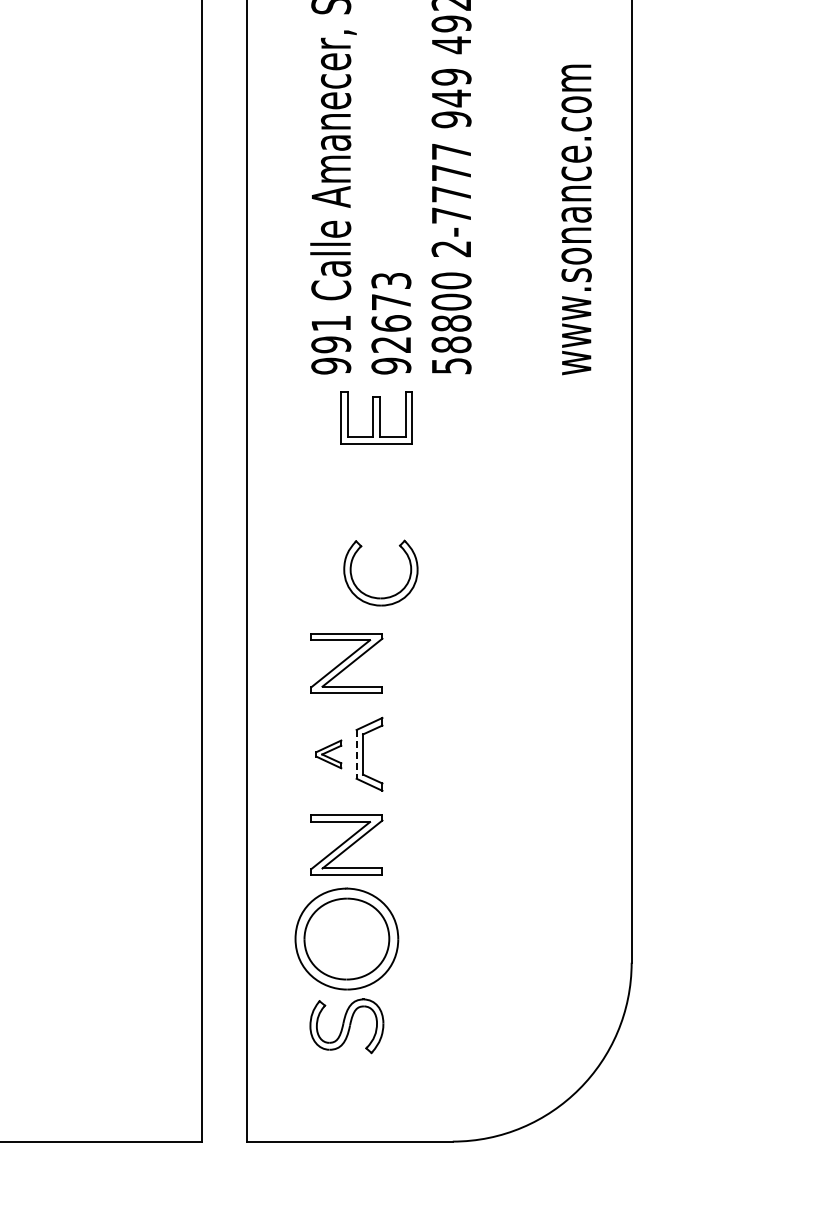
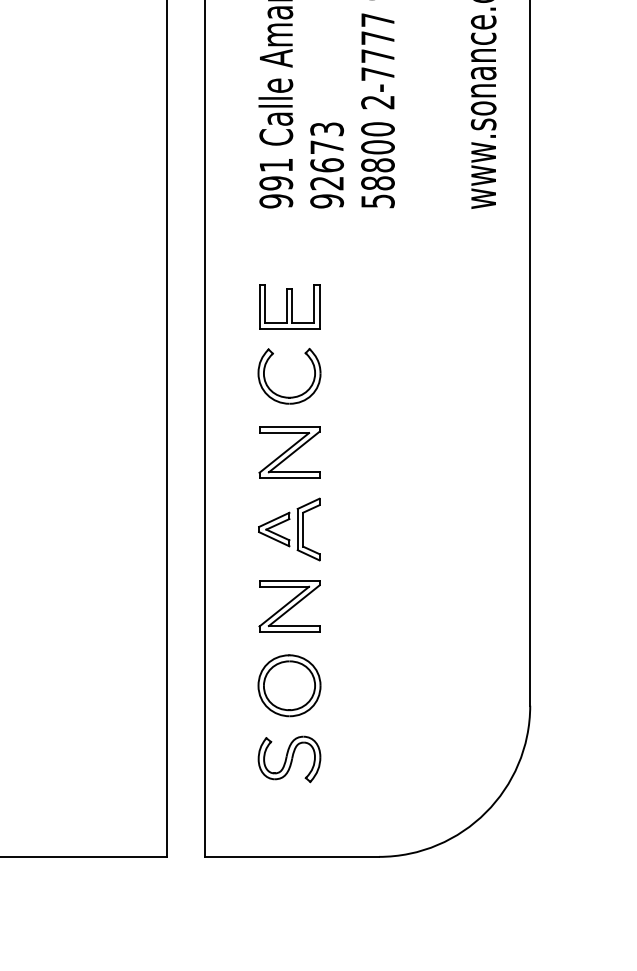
part: (376, 417) -> (289, 306), moved
part: (374, 596) -> (284, 396), moved
part: (328, 754) -> (273, 529), size x1.43
line: (356, 754) -> (297, 529), dashed -> solid
part: (346, 939) -> (289, 686), size x0.71

